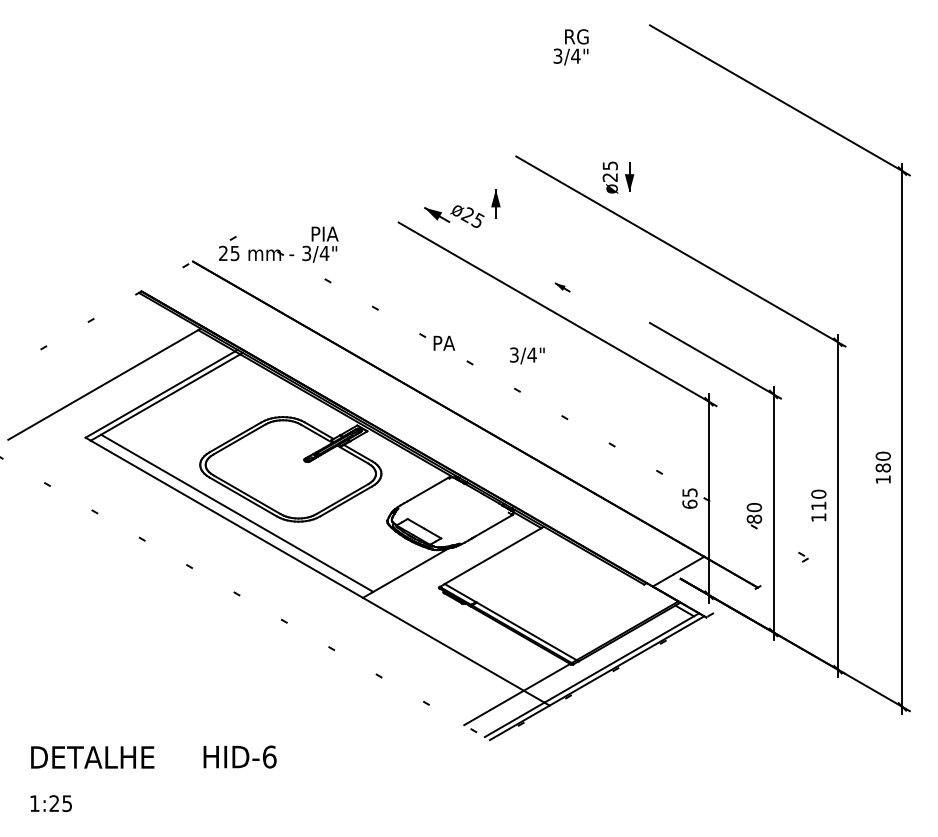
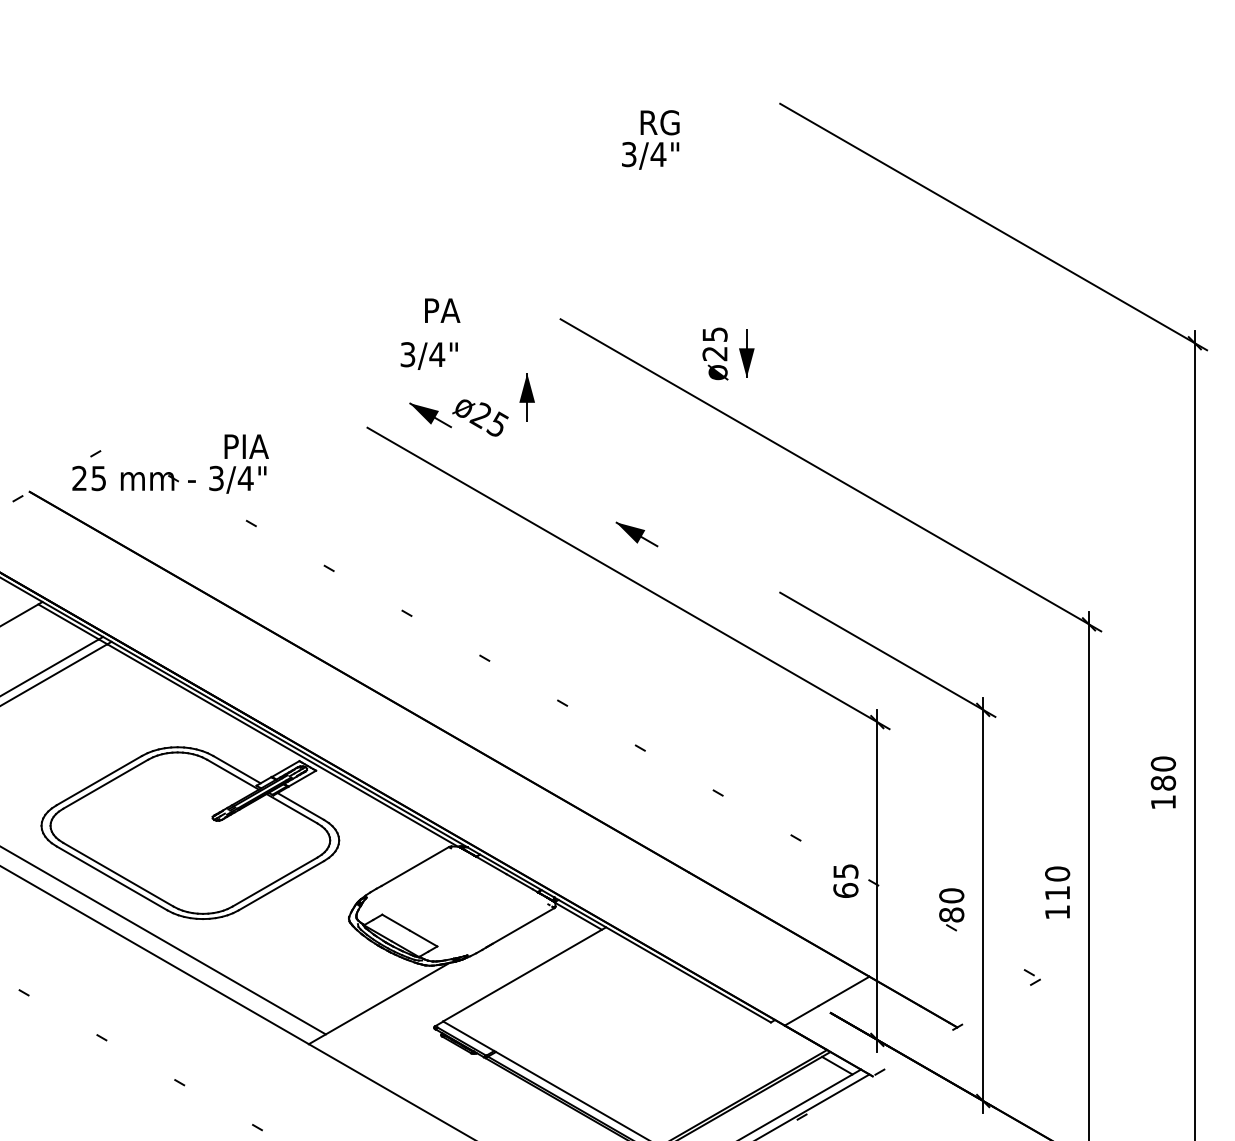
part: (562, 287) -> (636, 534), size x1.67
text: (444, 342) -> (442, 309), moved
text: (527, 355) -> (429, 355), moved
text: (882, 467) -> (1162, 782), moved

